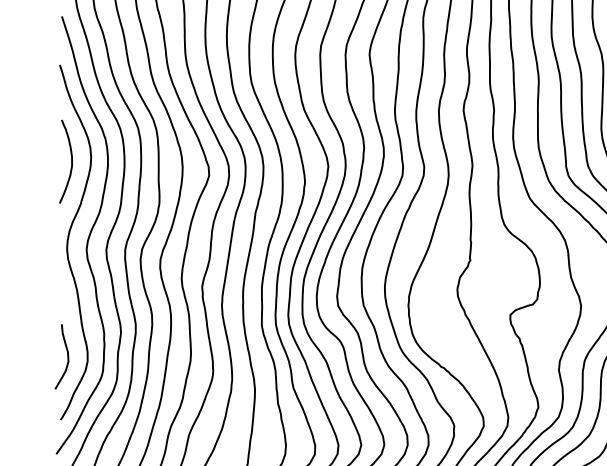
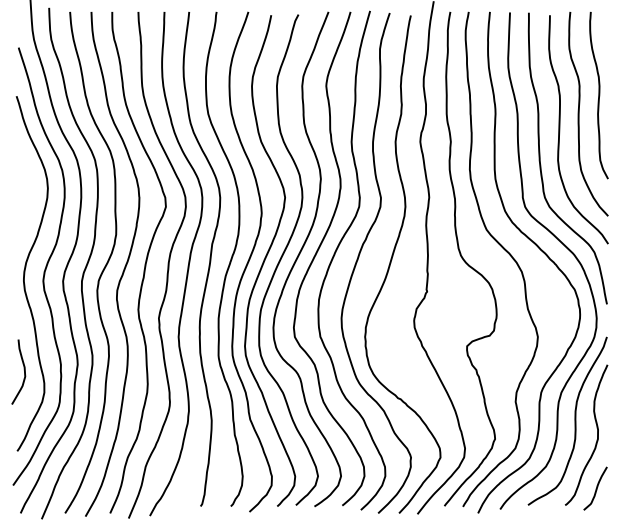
curve: (70, 161) -> (27, 192), removed
curve: (66, 354) -> (23, 369), moved

